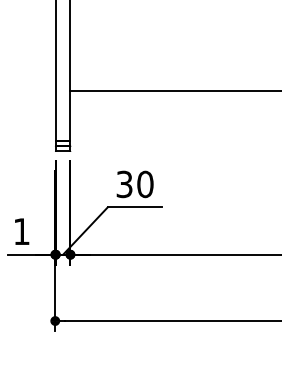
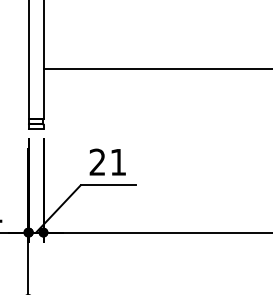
text: (134, 184) -> (107, 162), 30 -> 21

